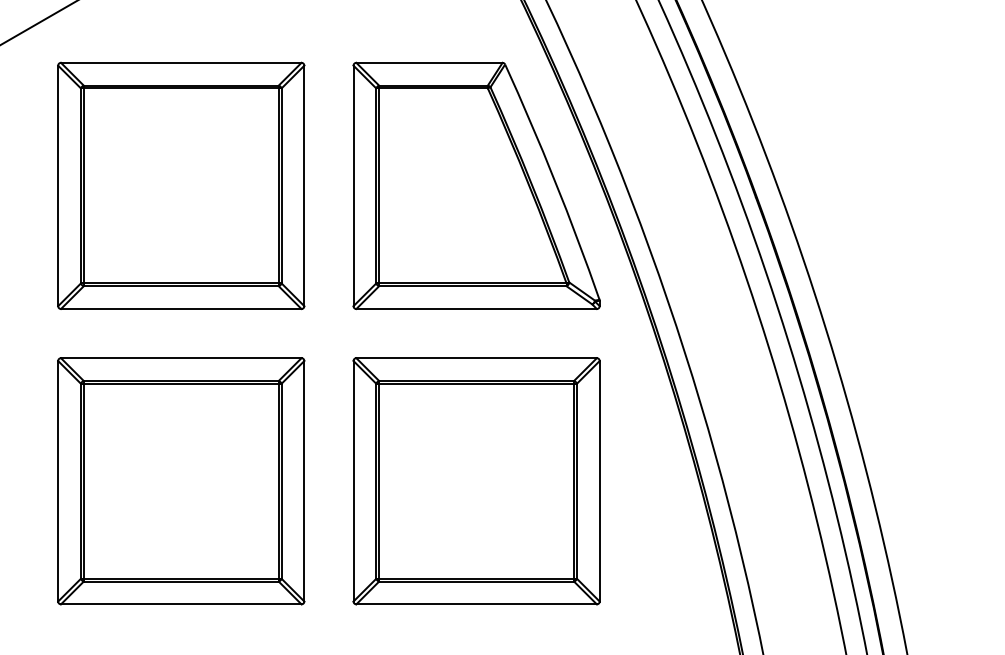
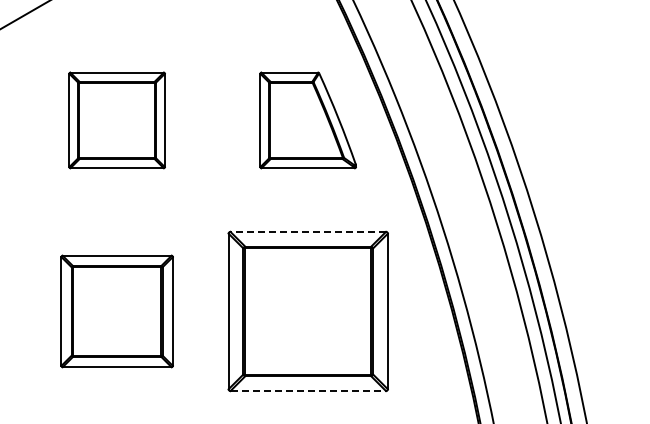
part: (180, 186) -> (116, 120), size x0.6
part: (475, 186) -> (307, 120), size x0.6
line: (476, 357) -> (308, 231), solid -> dashed
part: (180, 481) -> (116, 311), size x0.7
line: (476, 604) -> (308, 391), solid -> dashed

